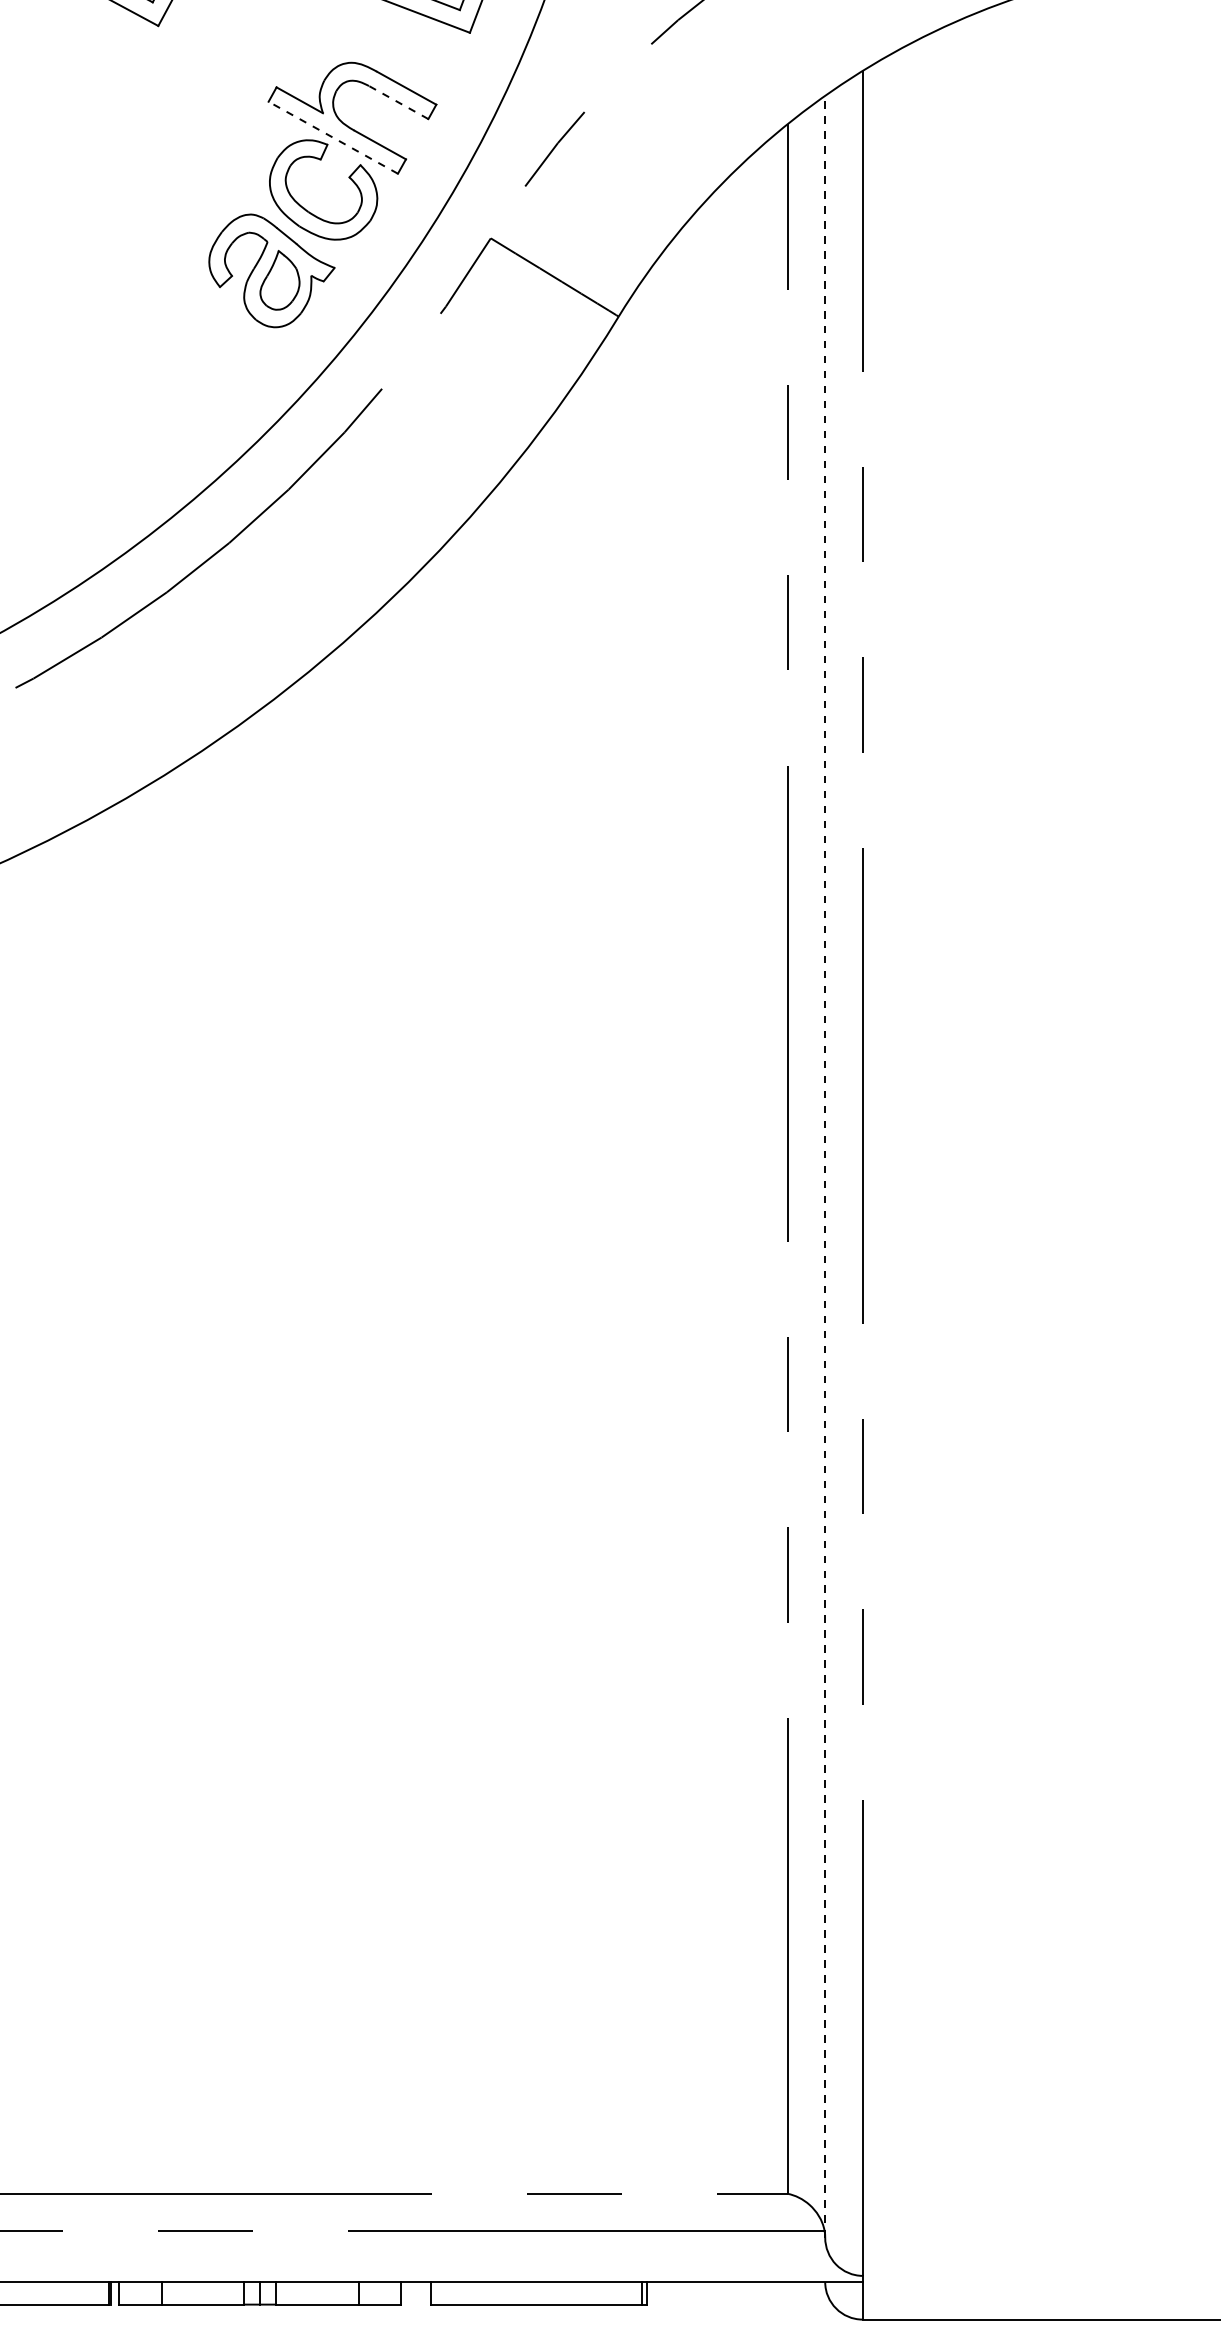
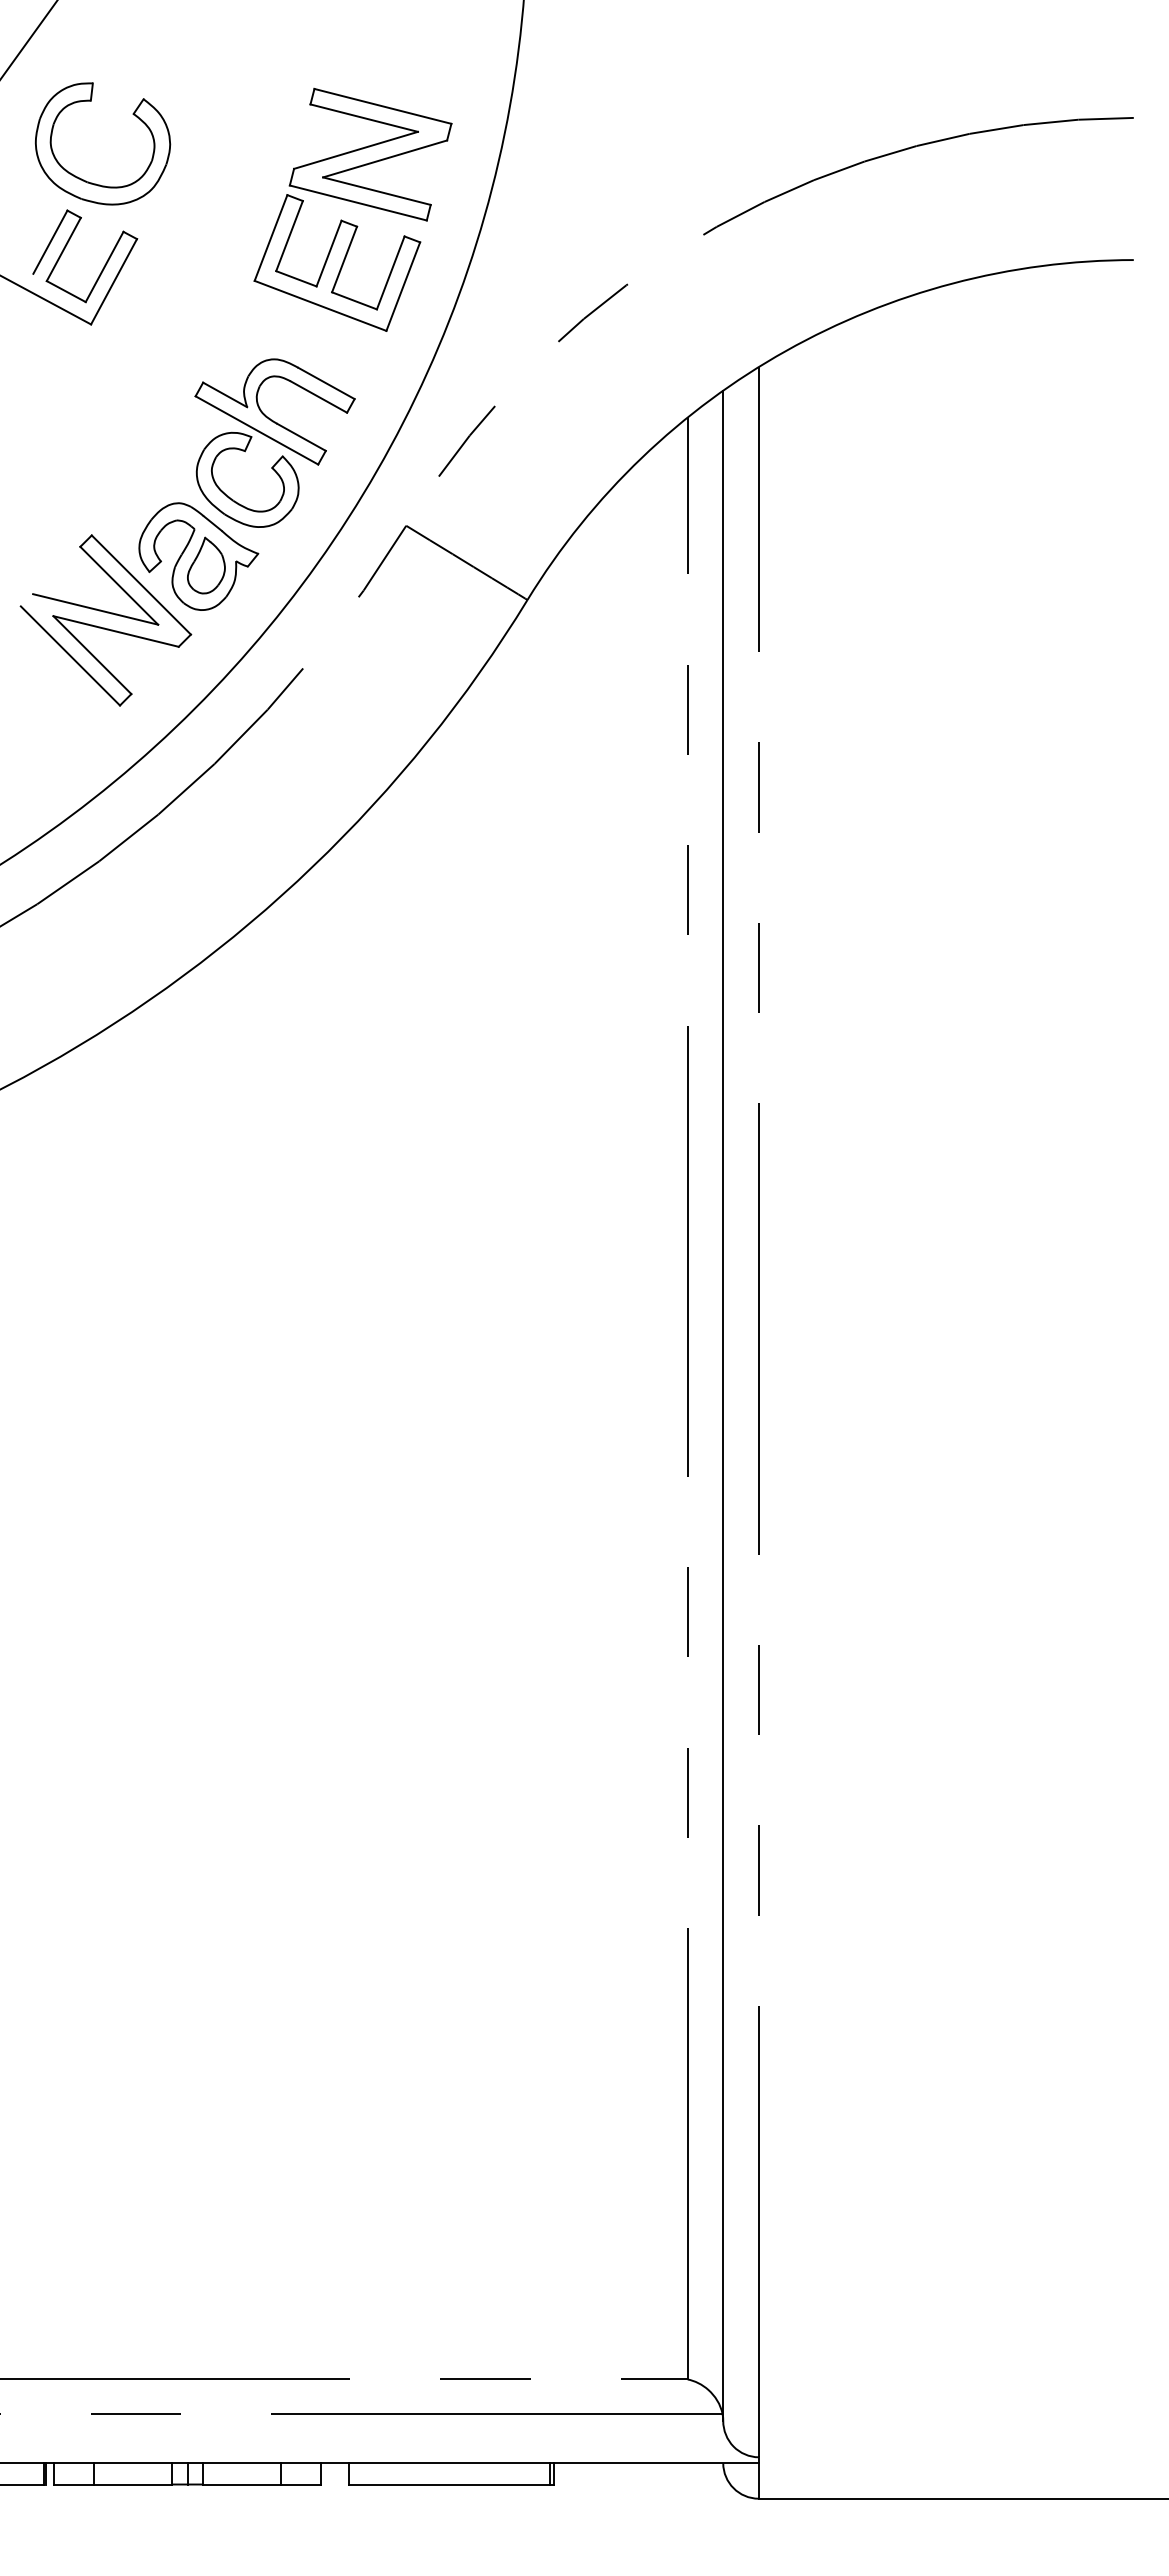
line: (398, 101) -> (318, 396), dashed -> solid
line: (332, 137) -> (256, 430), dashed -> solid
part: (172, 345) -> (104, 627), added
line: (825, 1166) -> (723, 1405), dashed -> solid

